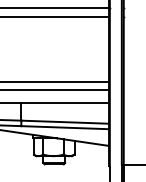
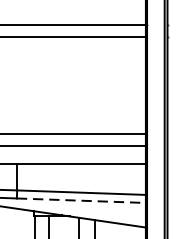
line: (65, 127) -> (81, 200), solid -> dashed

